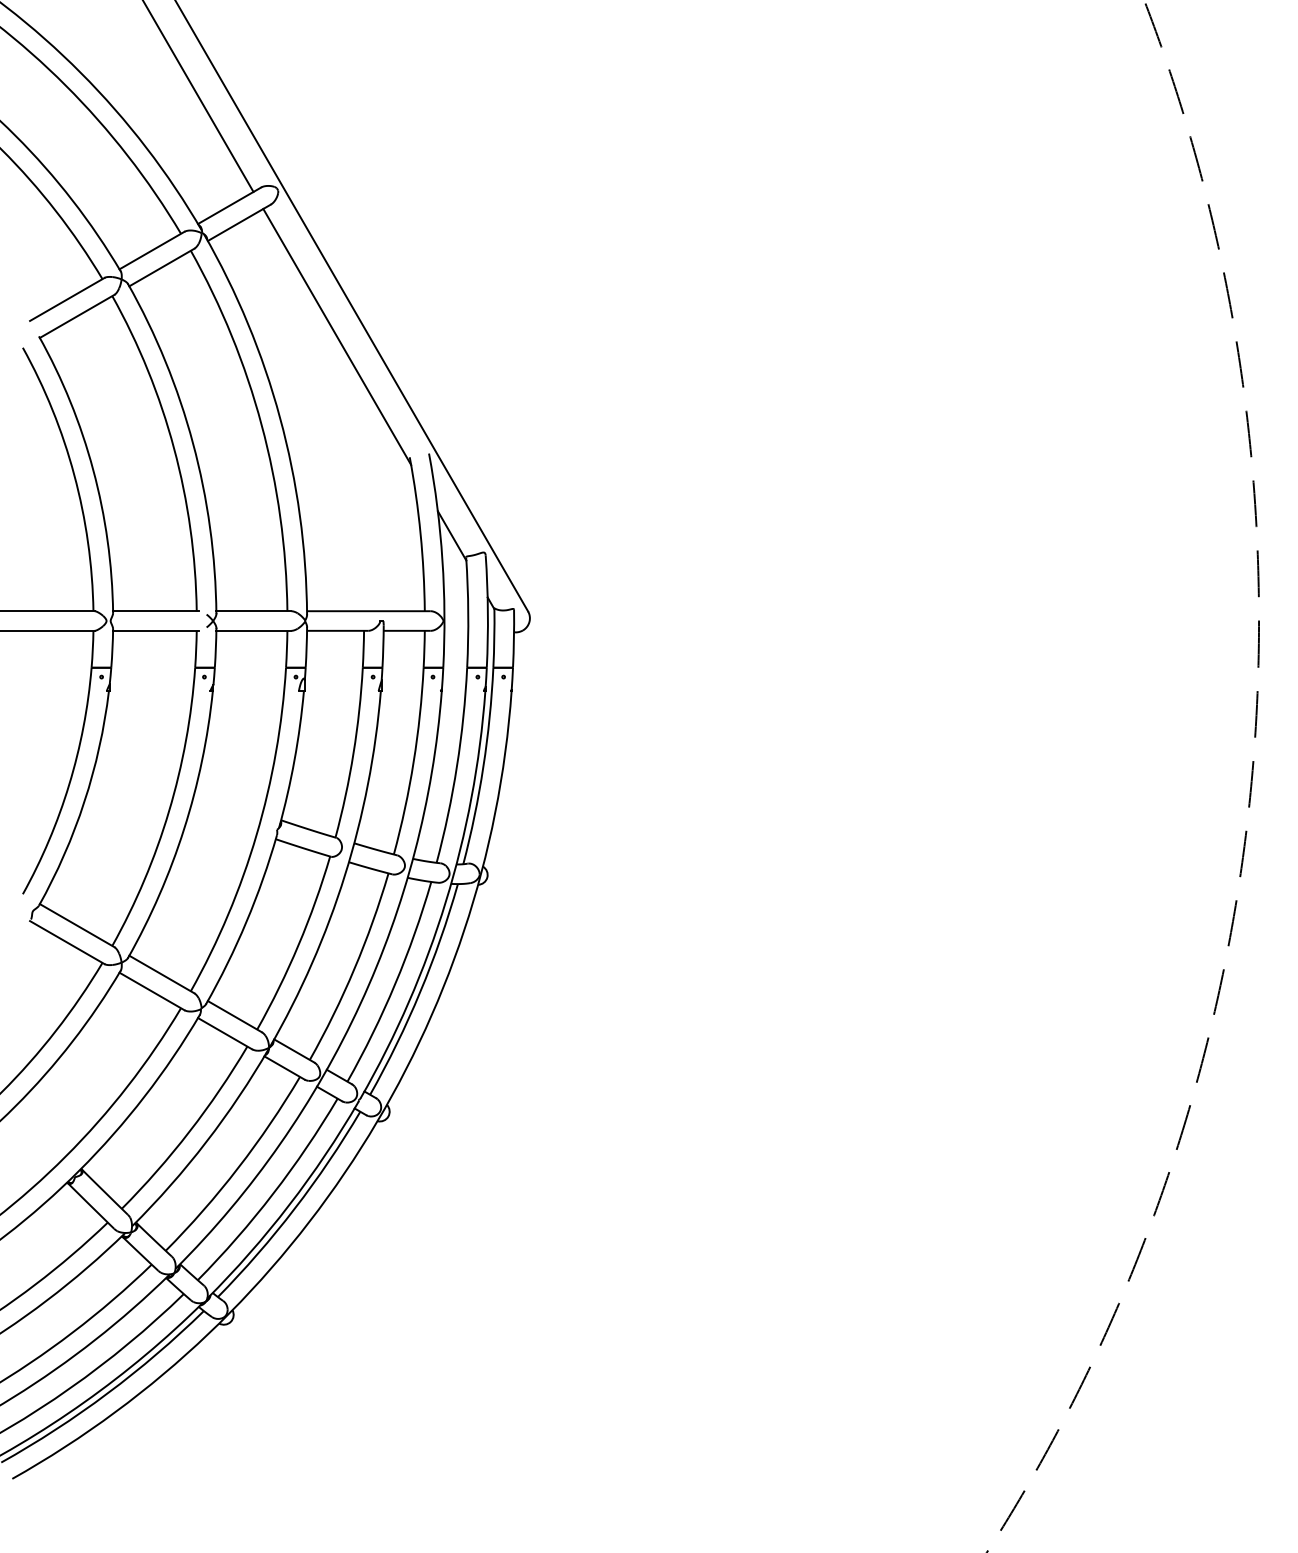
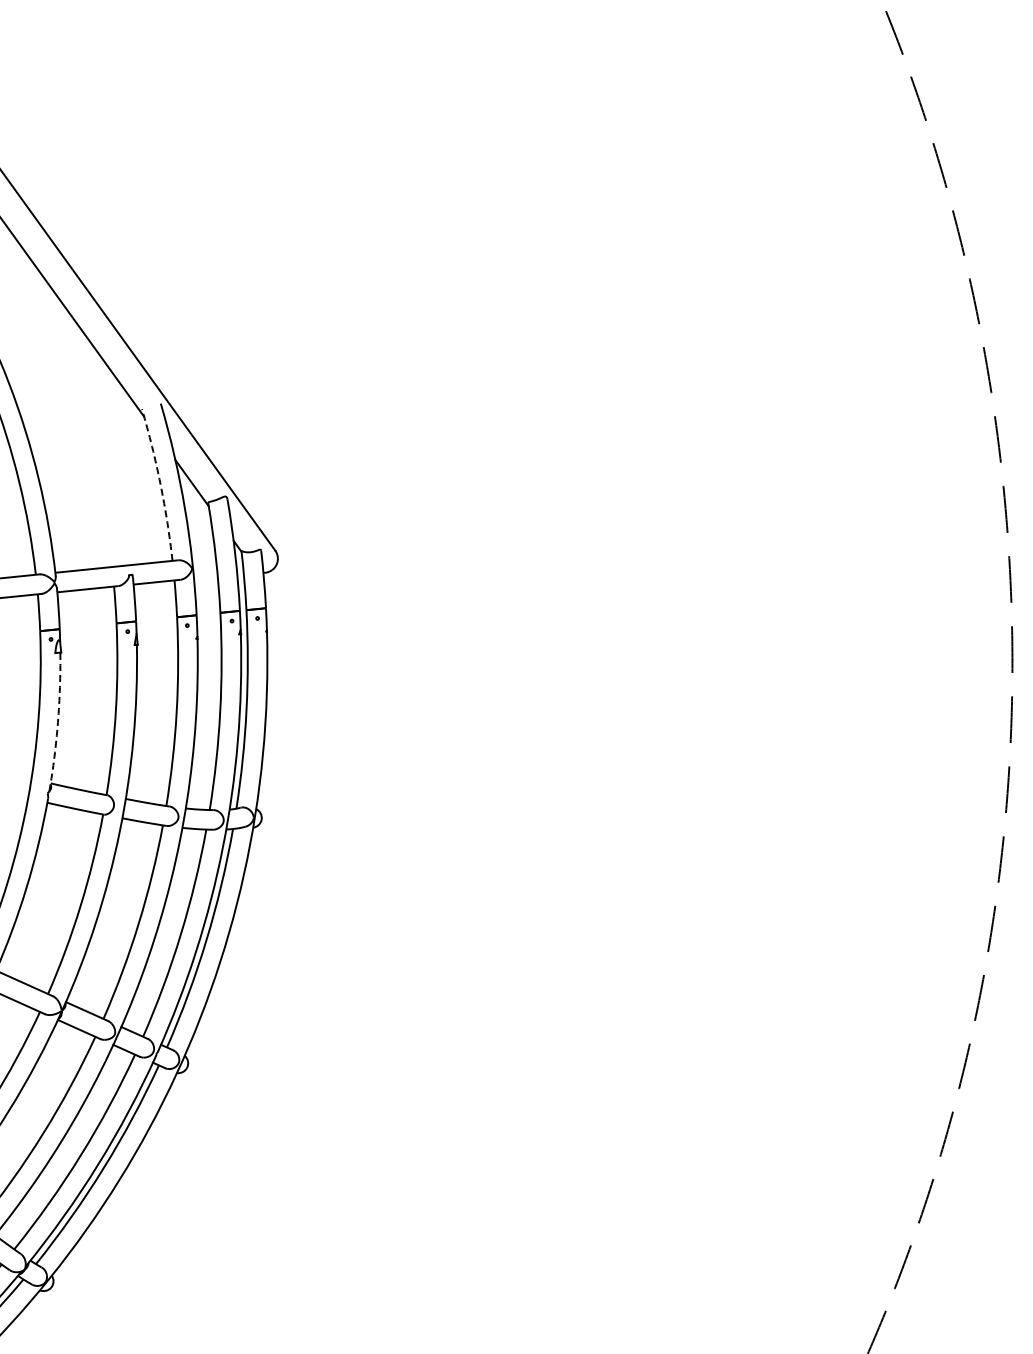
arc: (420, 533) -> (160, 484), solid -> dashed
arc: (294, 760) -> (57, 722), solid -> dashed

